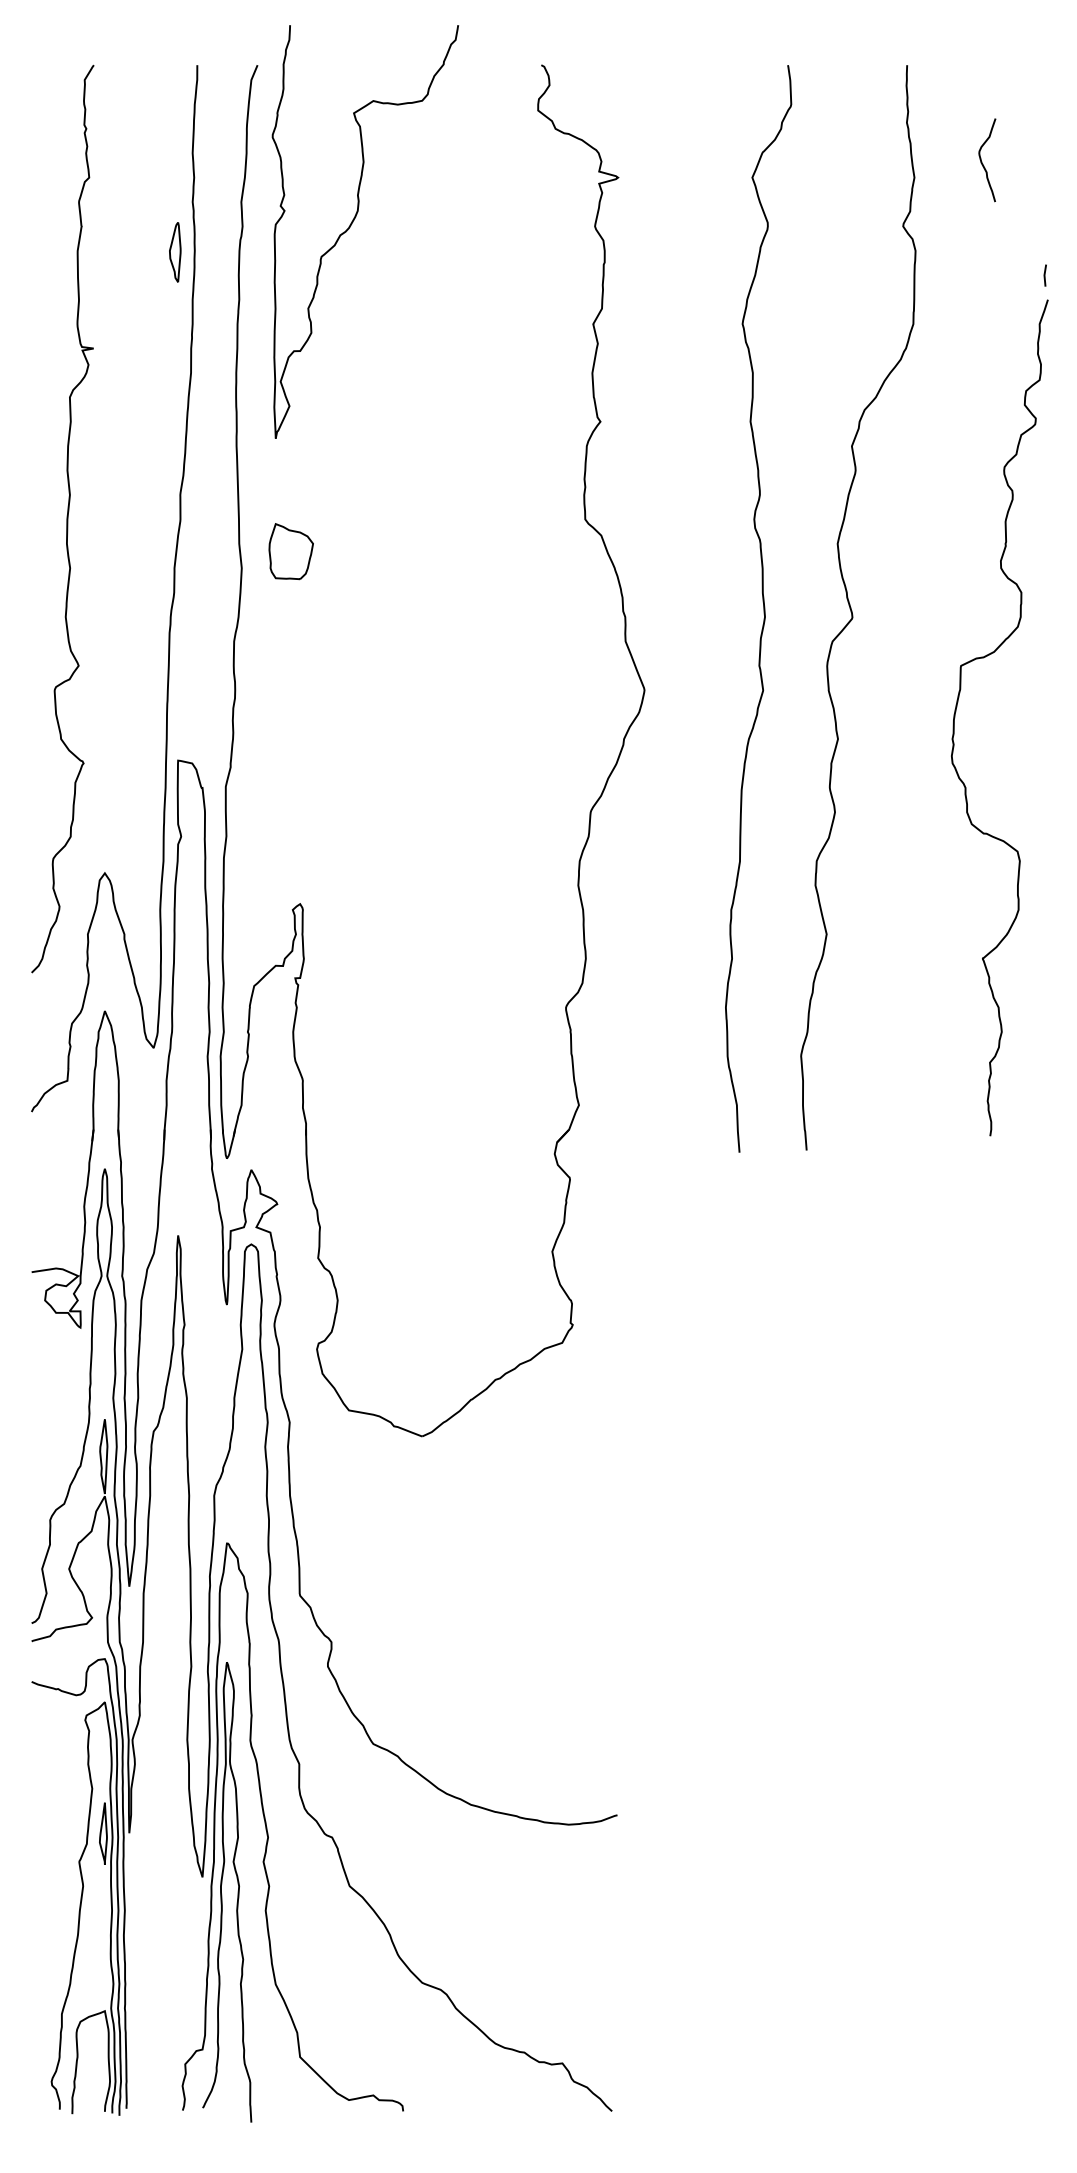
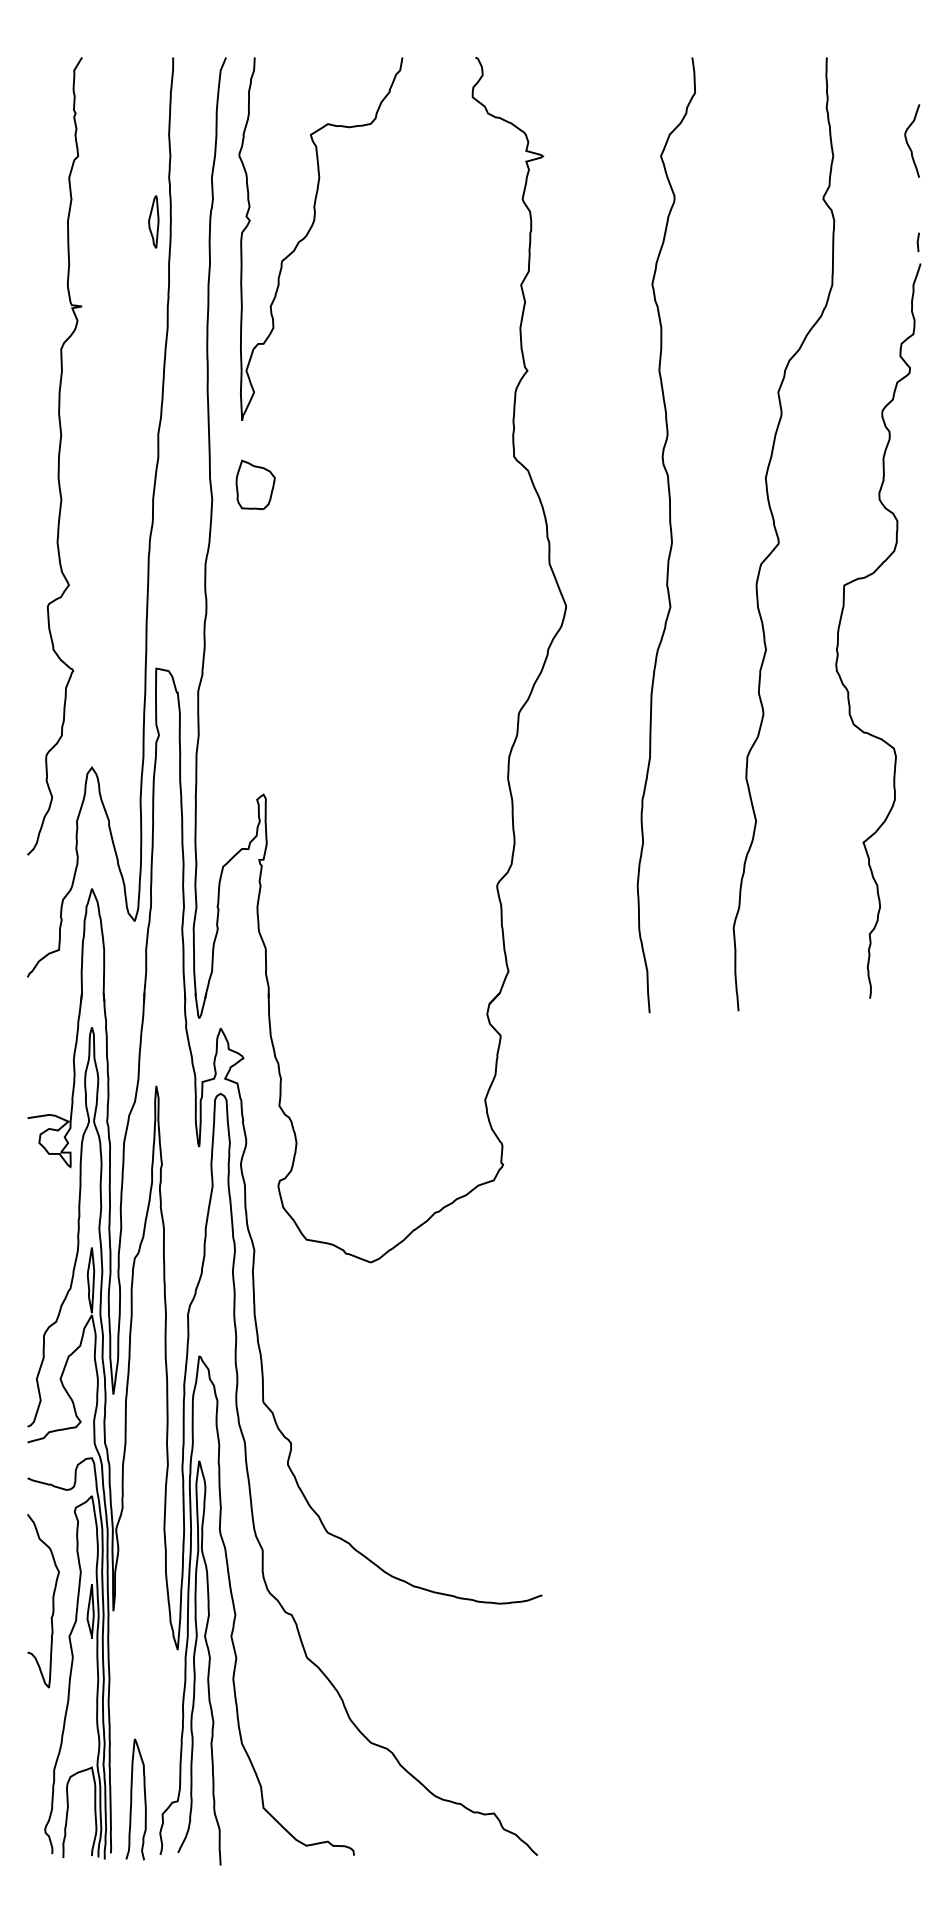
curve: (982, 161) -> (908, 142), moved
curve: (352, 224) -> (309, 232), moved
curve: (852, 610) -> (778, 536), moved
curve: (60, 1821) -> (52, 1600), added
curve: (150, 2047) -> (132, 1799), added

